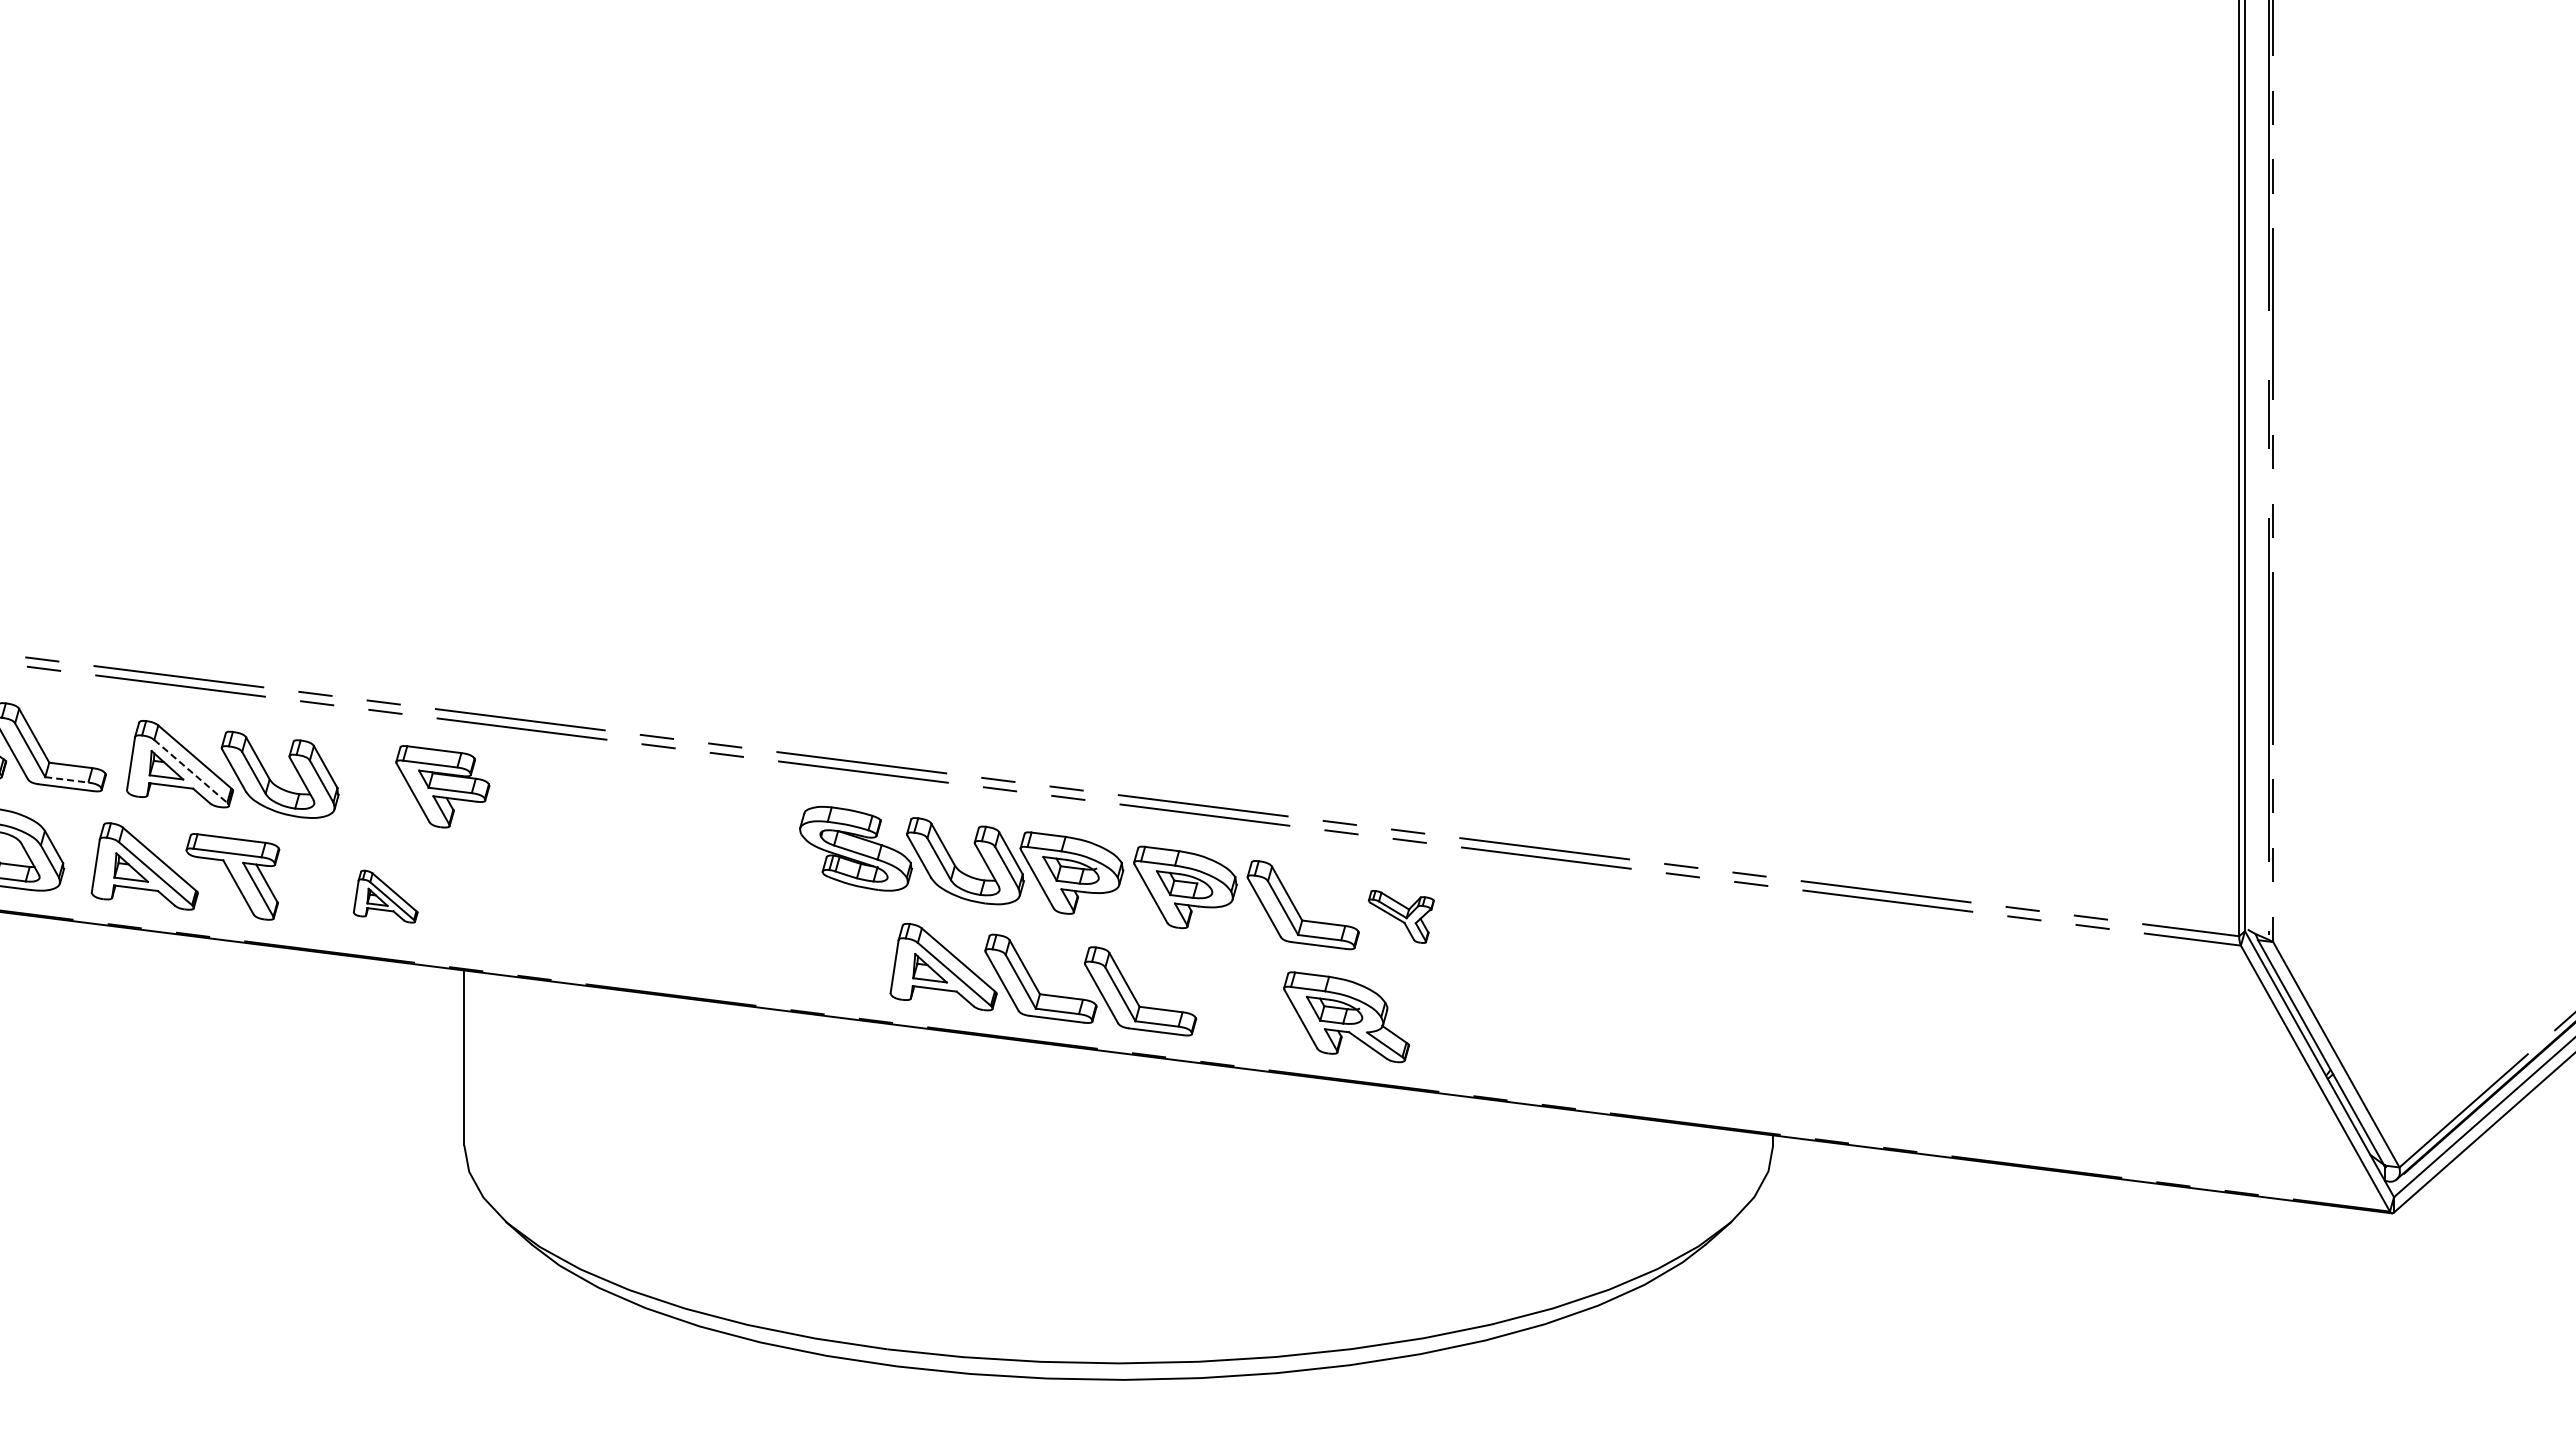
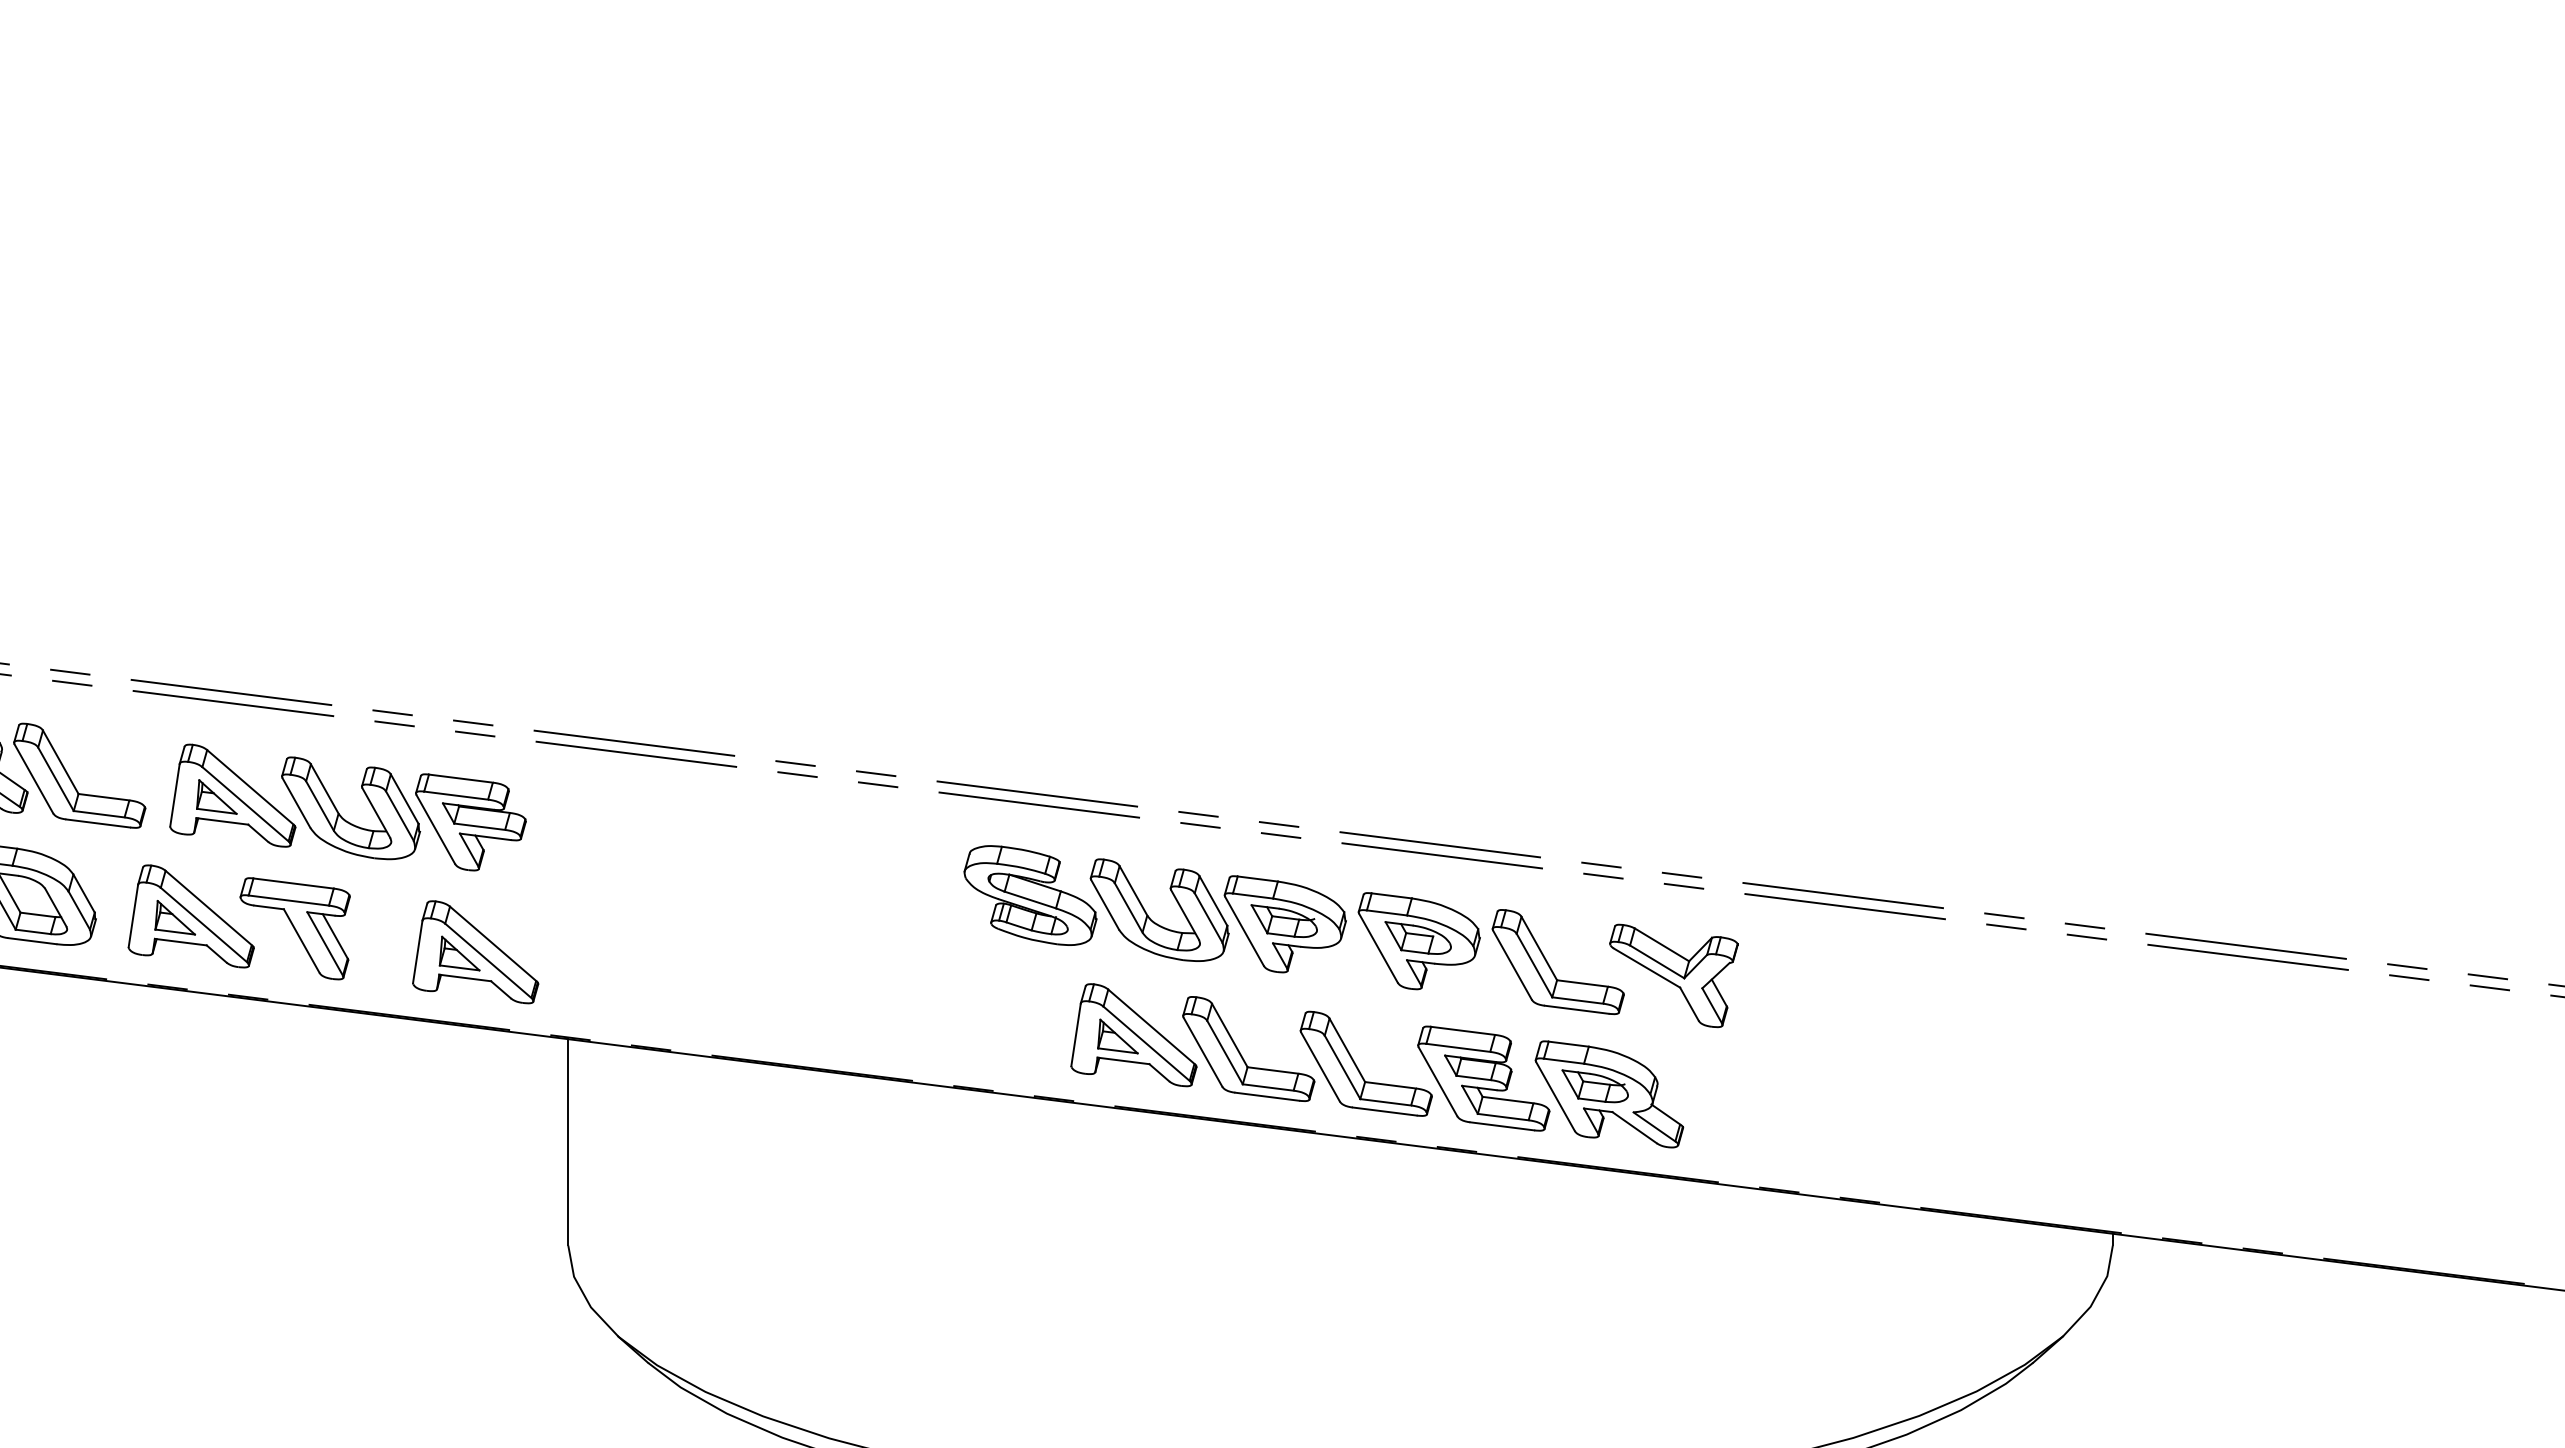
line: (191, 771) -> (246, 804), dashed -> solid
line: (66, 779) -> (98, 813), dashed -> solid
part: (442, 786) -> (470, 822), moved
part: (385, 896) -> (475, 951), size x1.67
part: (1401, 916) -> (1674, 975), size x1.67
part: (1239, 1003) -> (1483, 1078), added

